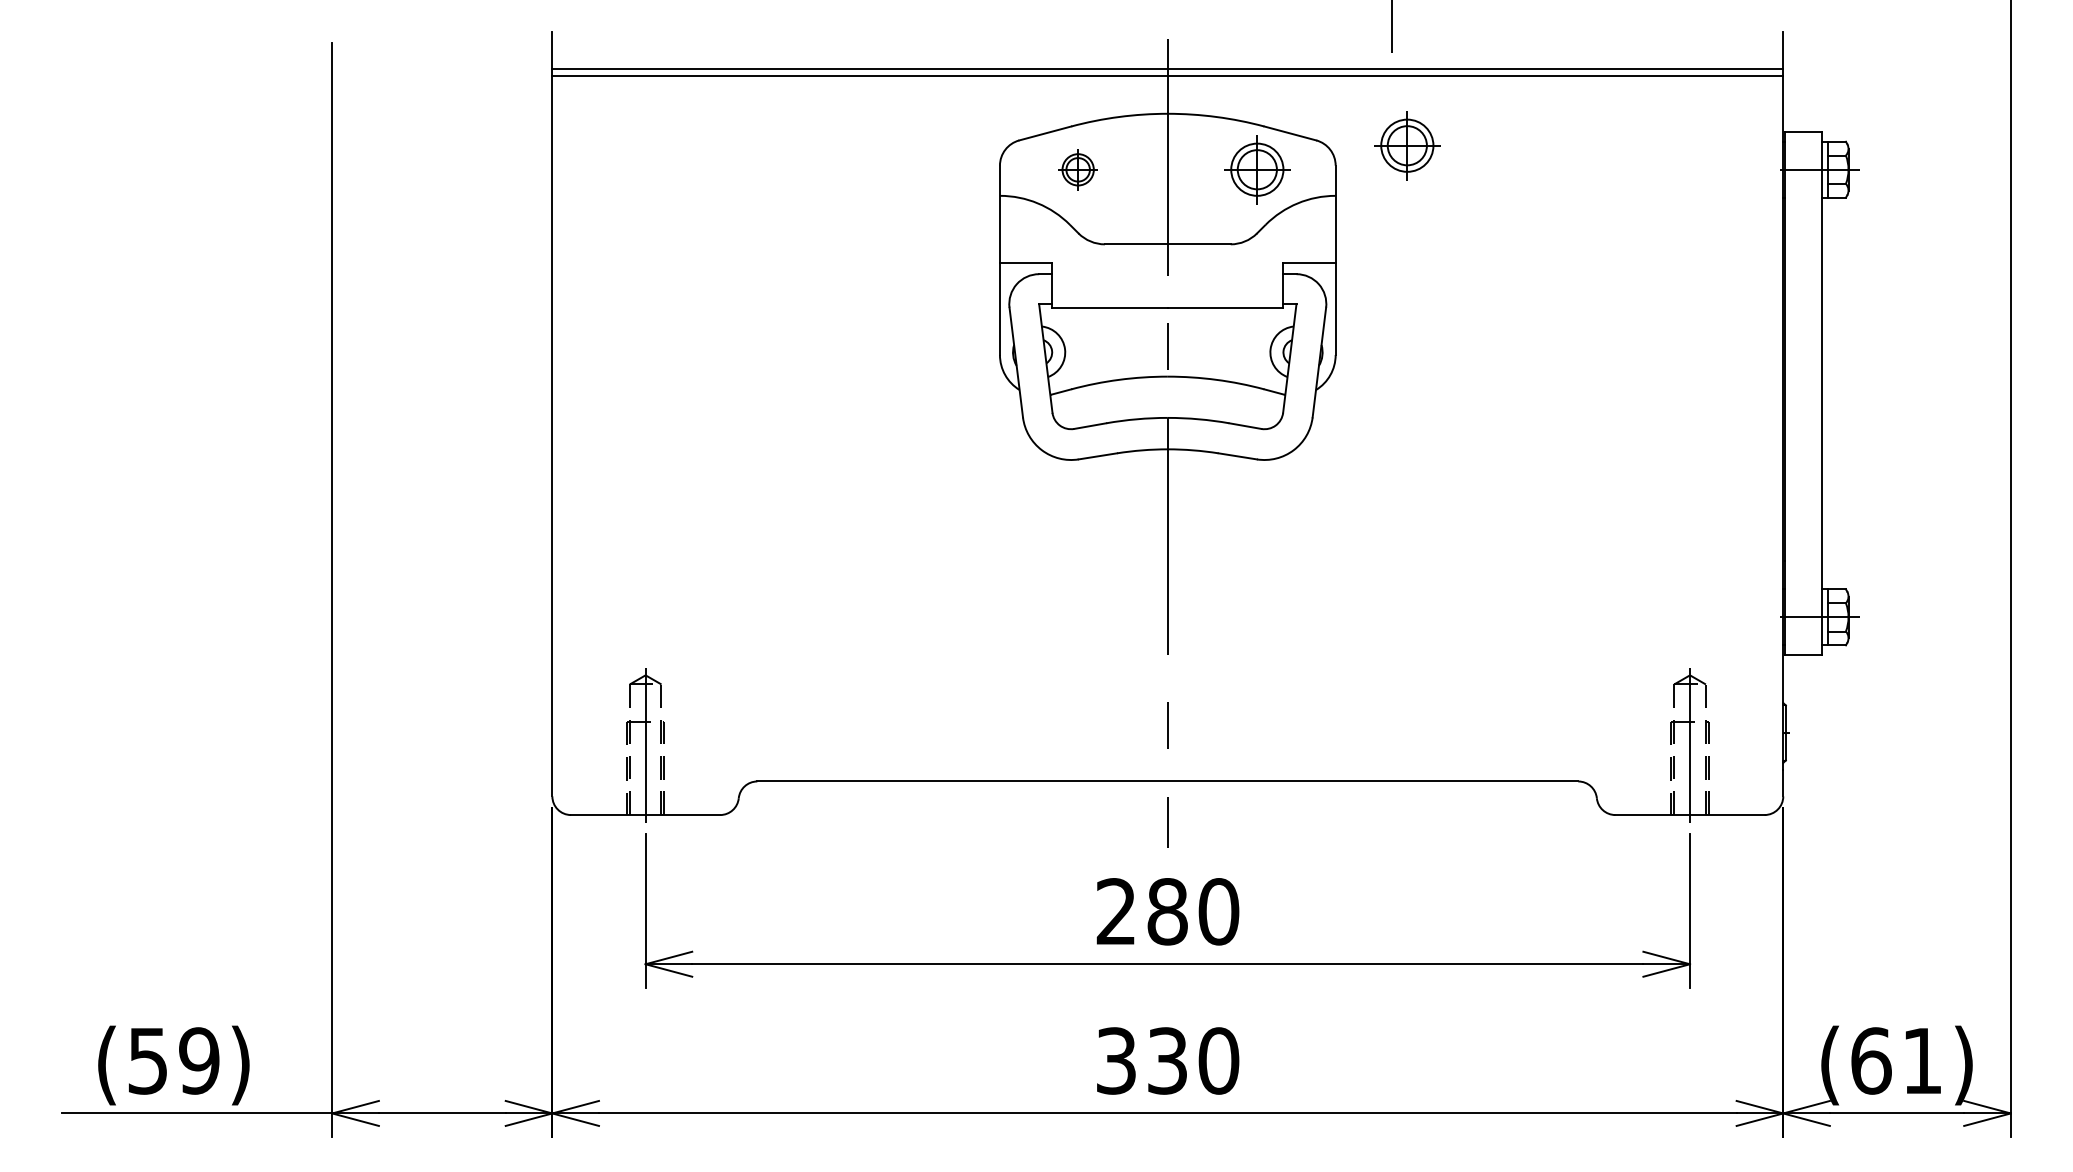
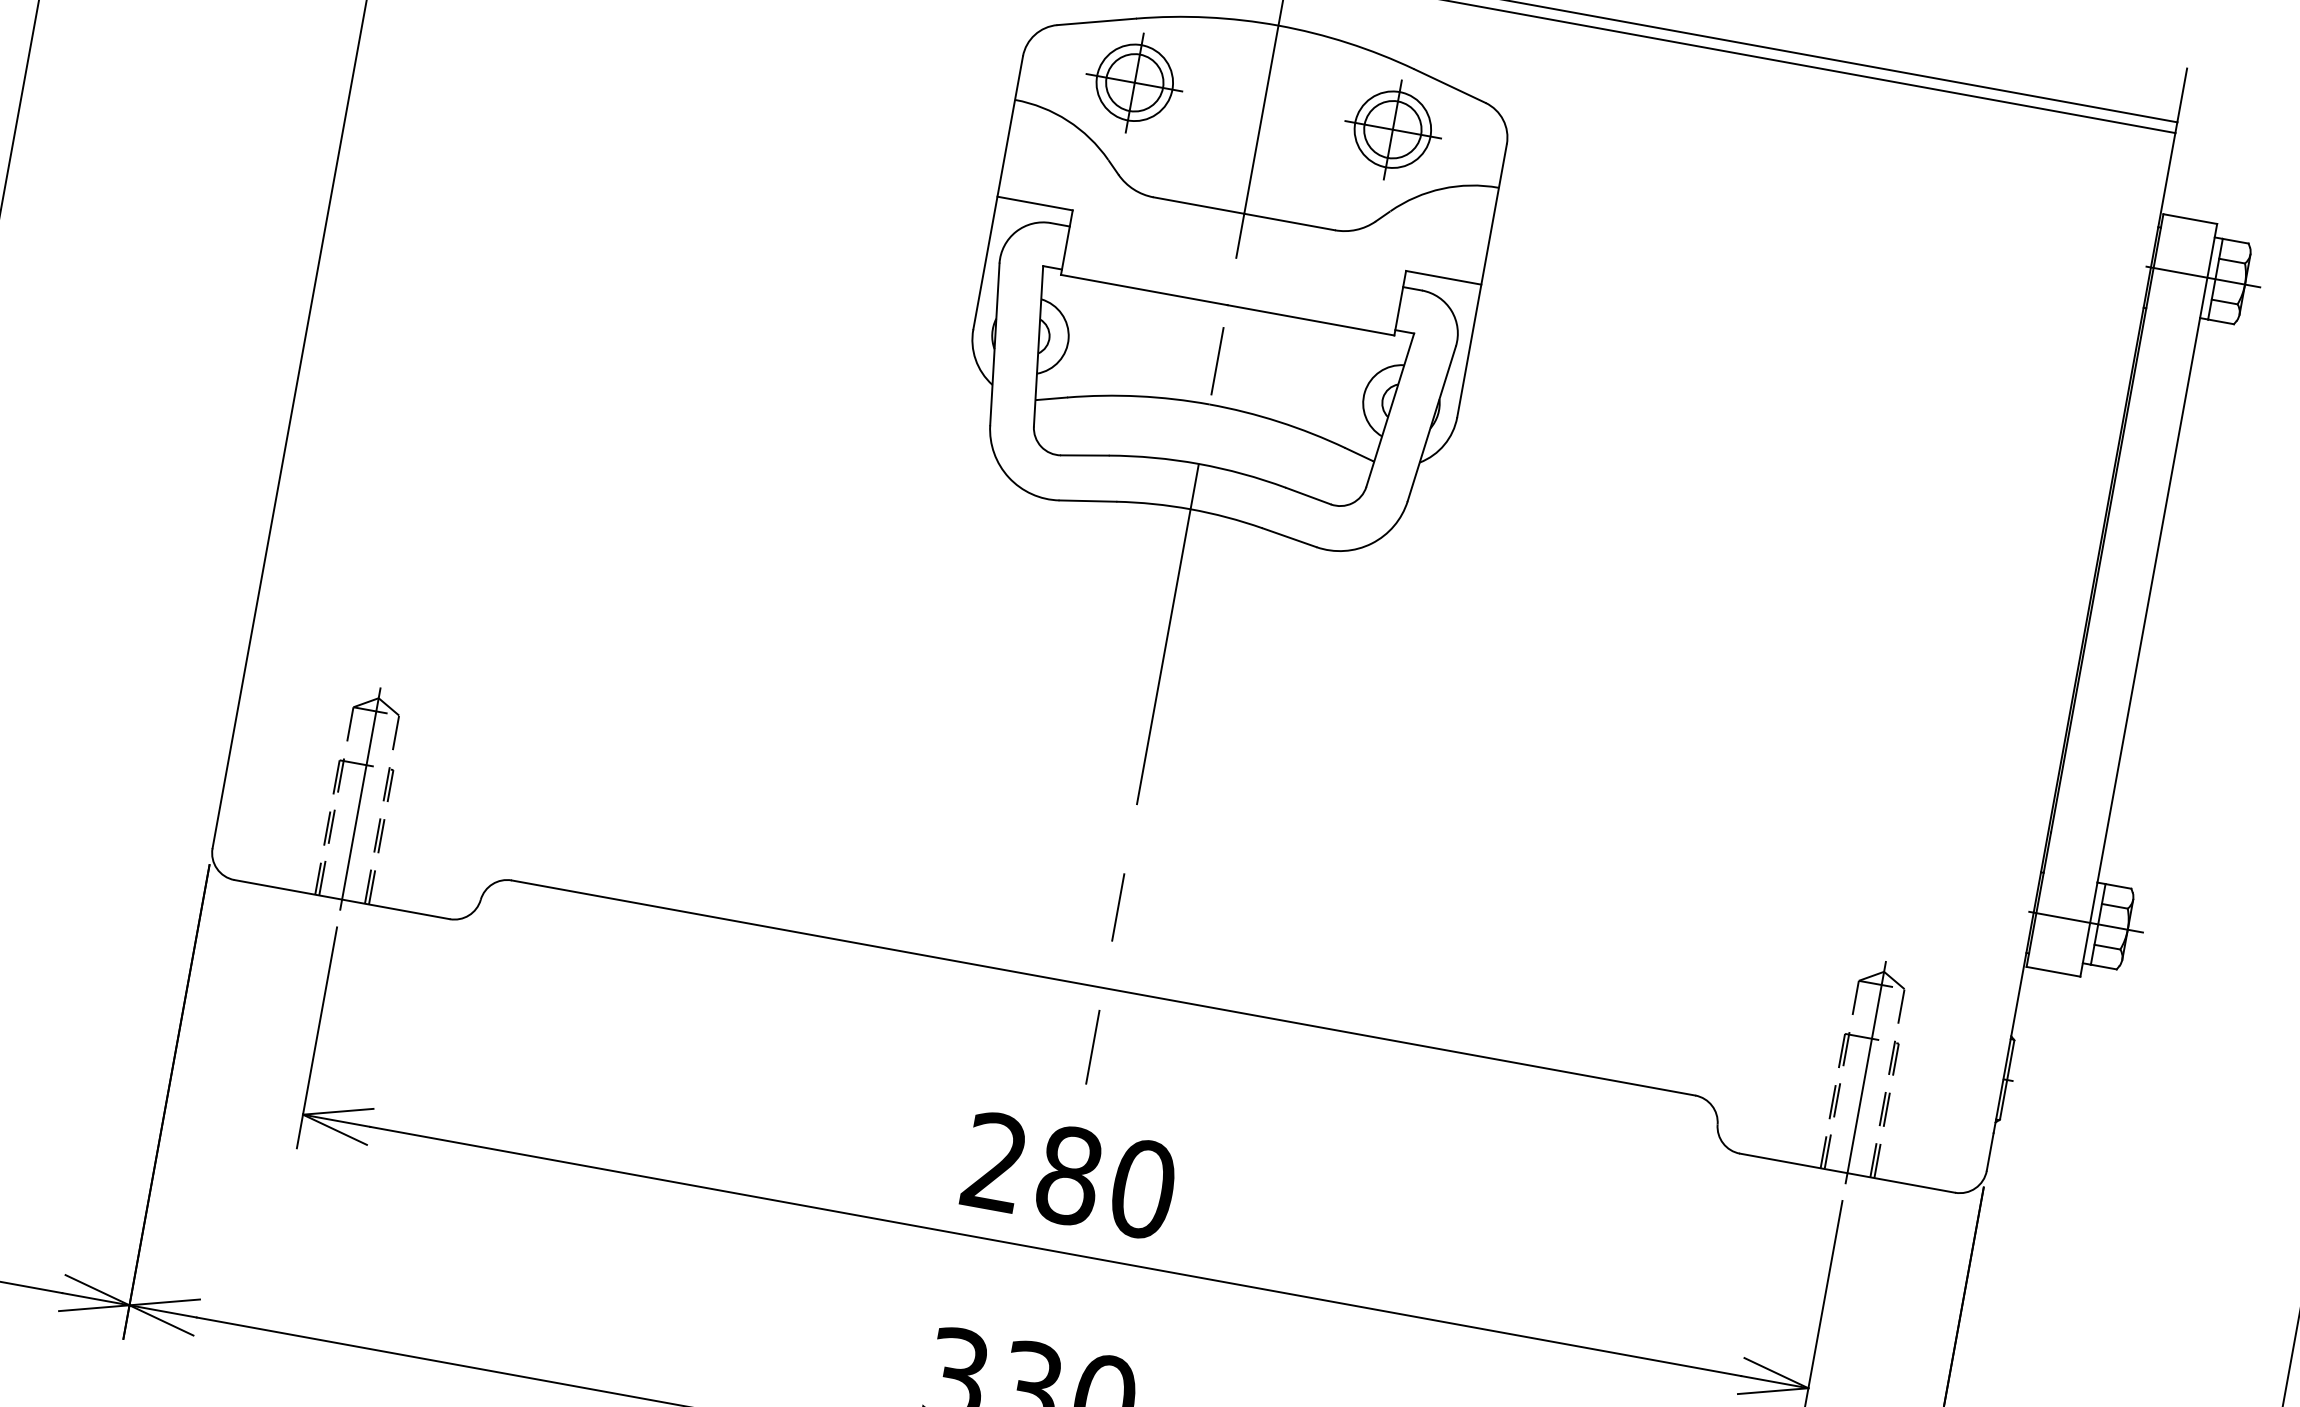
part: (1407, 145) -> (1615, 134), removed
part: (1077, 169) -> (1133, 82), size x1.67

